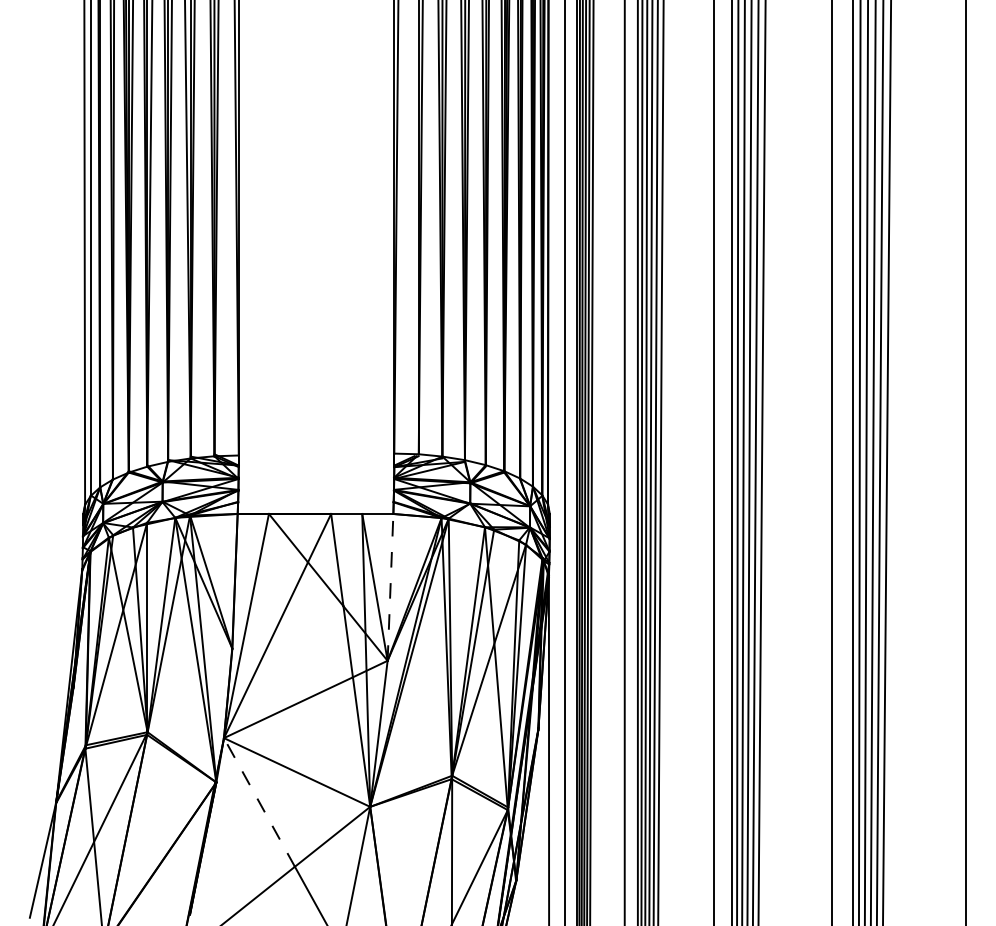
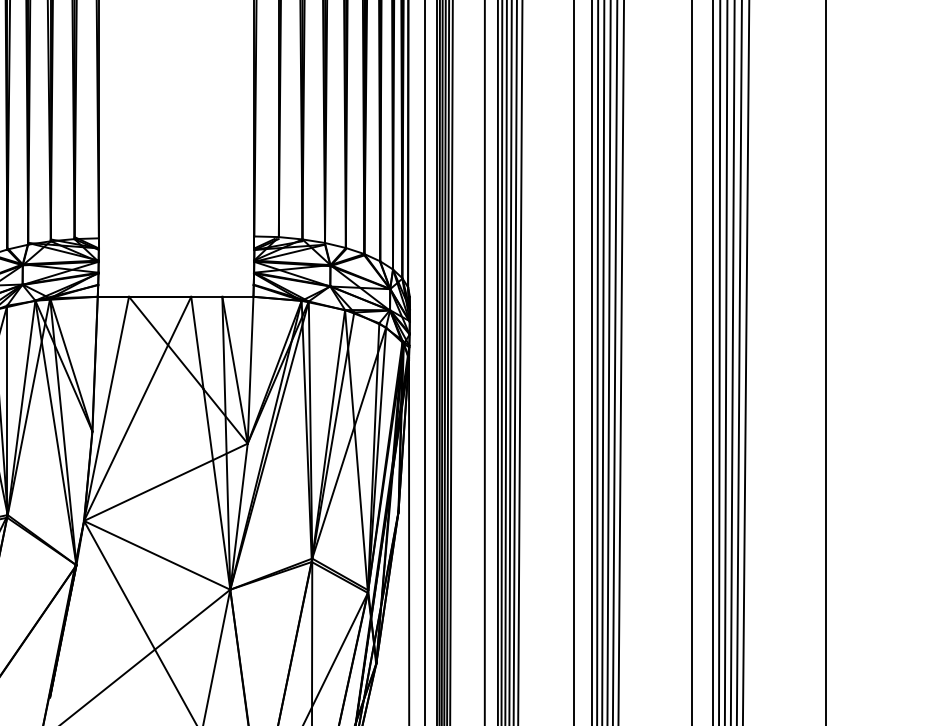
line: (390, 586) -> (250, 369), dashed -> solid
line: (259, 802) -> (119, 585), dashed -> solid

